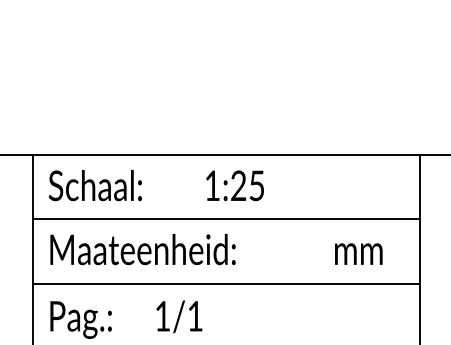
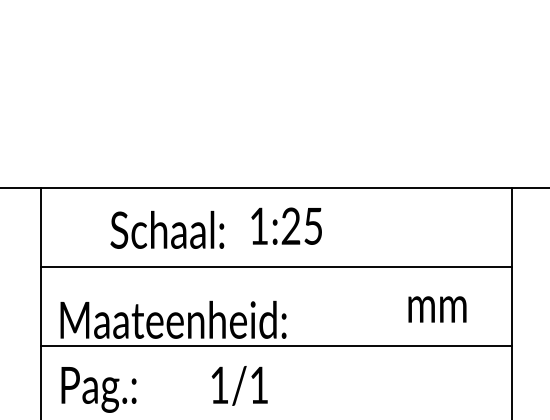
text: (95, 185) -> (167, 229), moved
text: (143, 249) -> (173, 319), moved
text: (179, 316) -> (239, 385), moved

